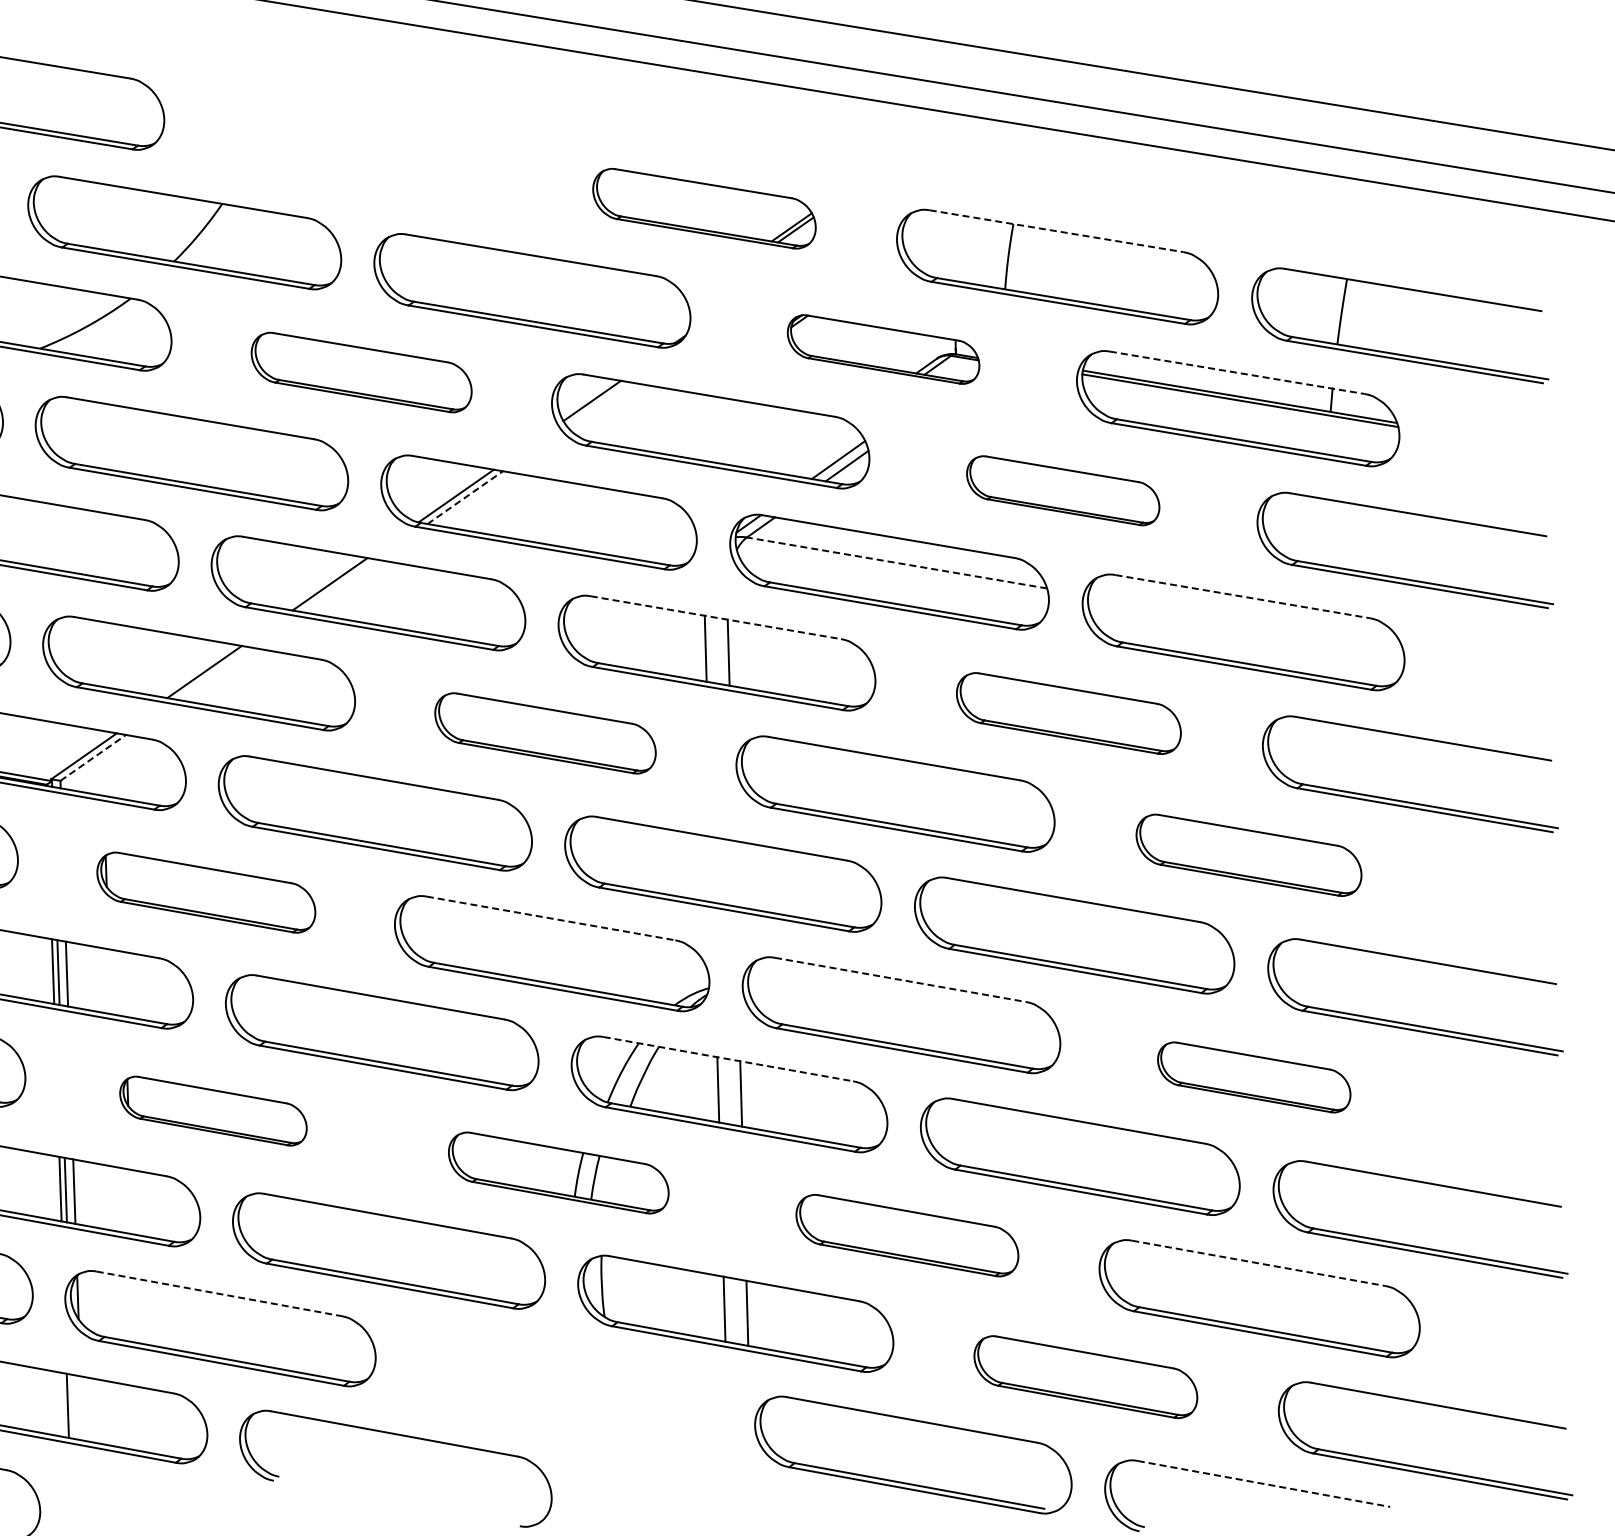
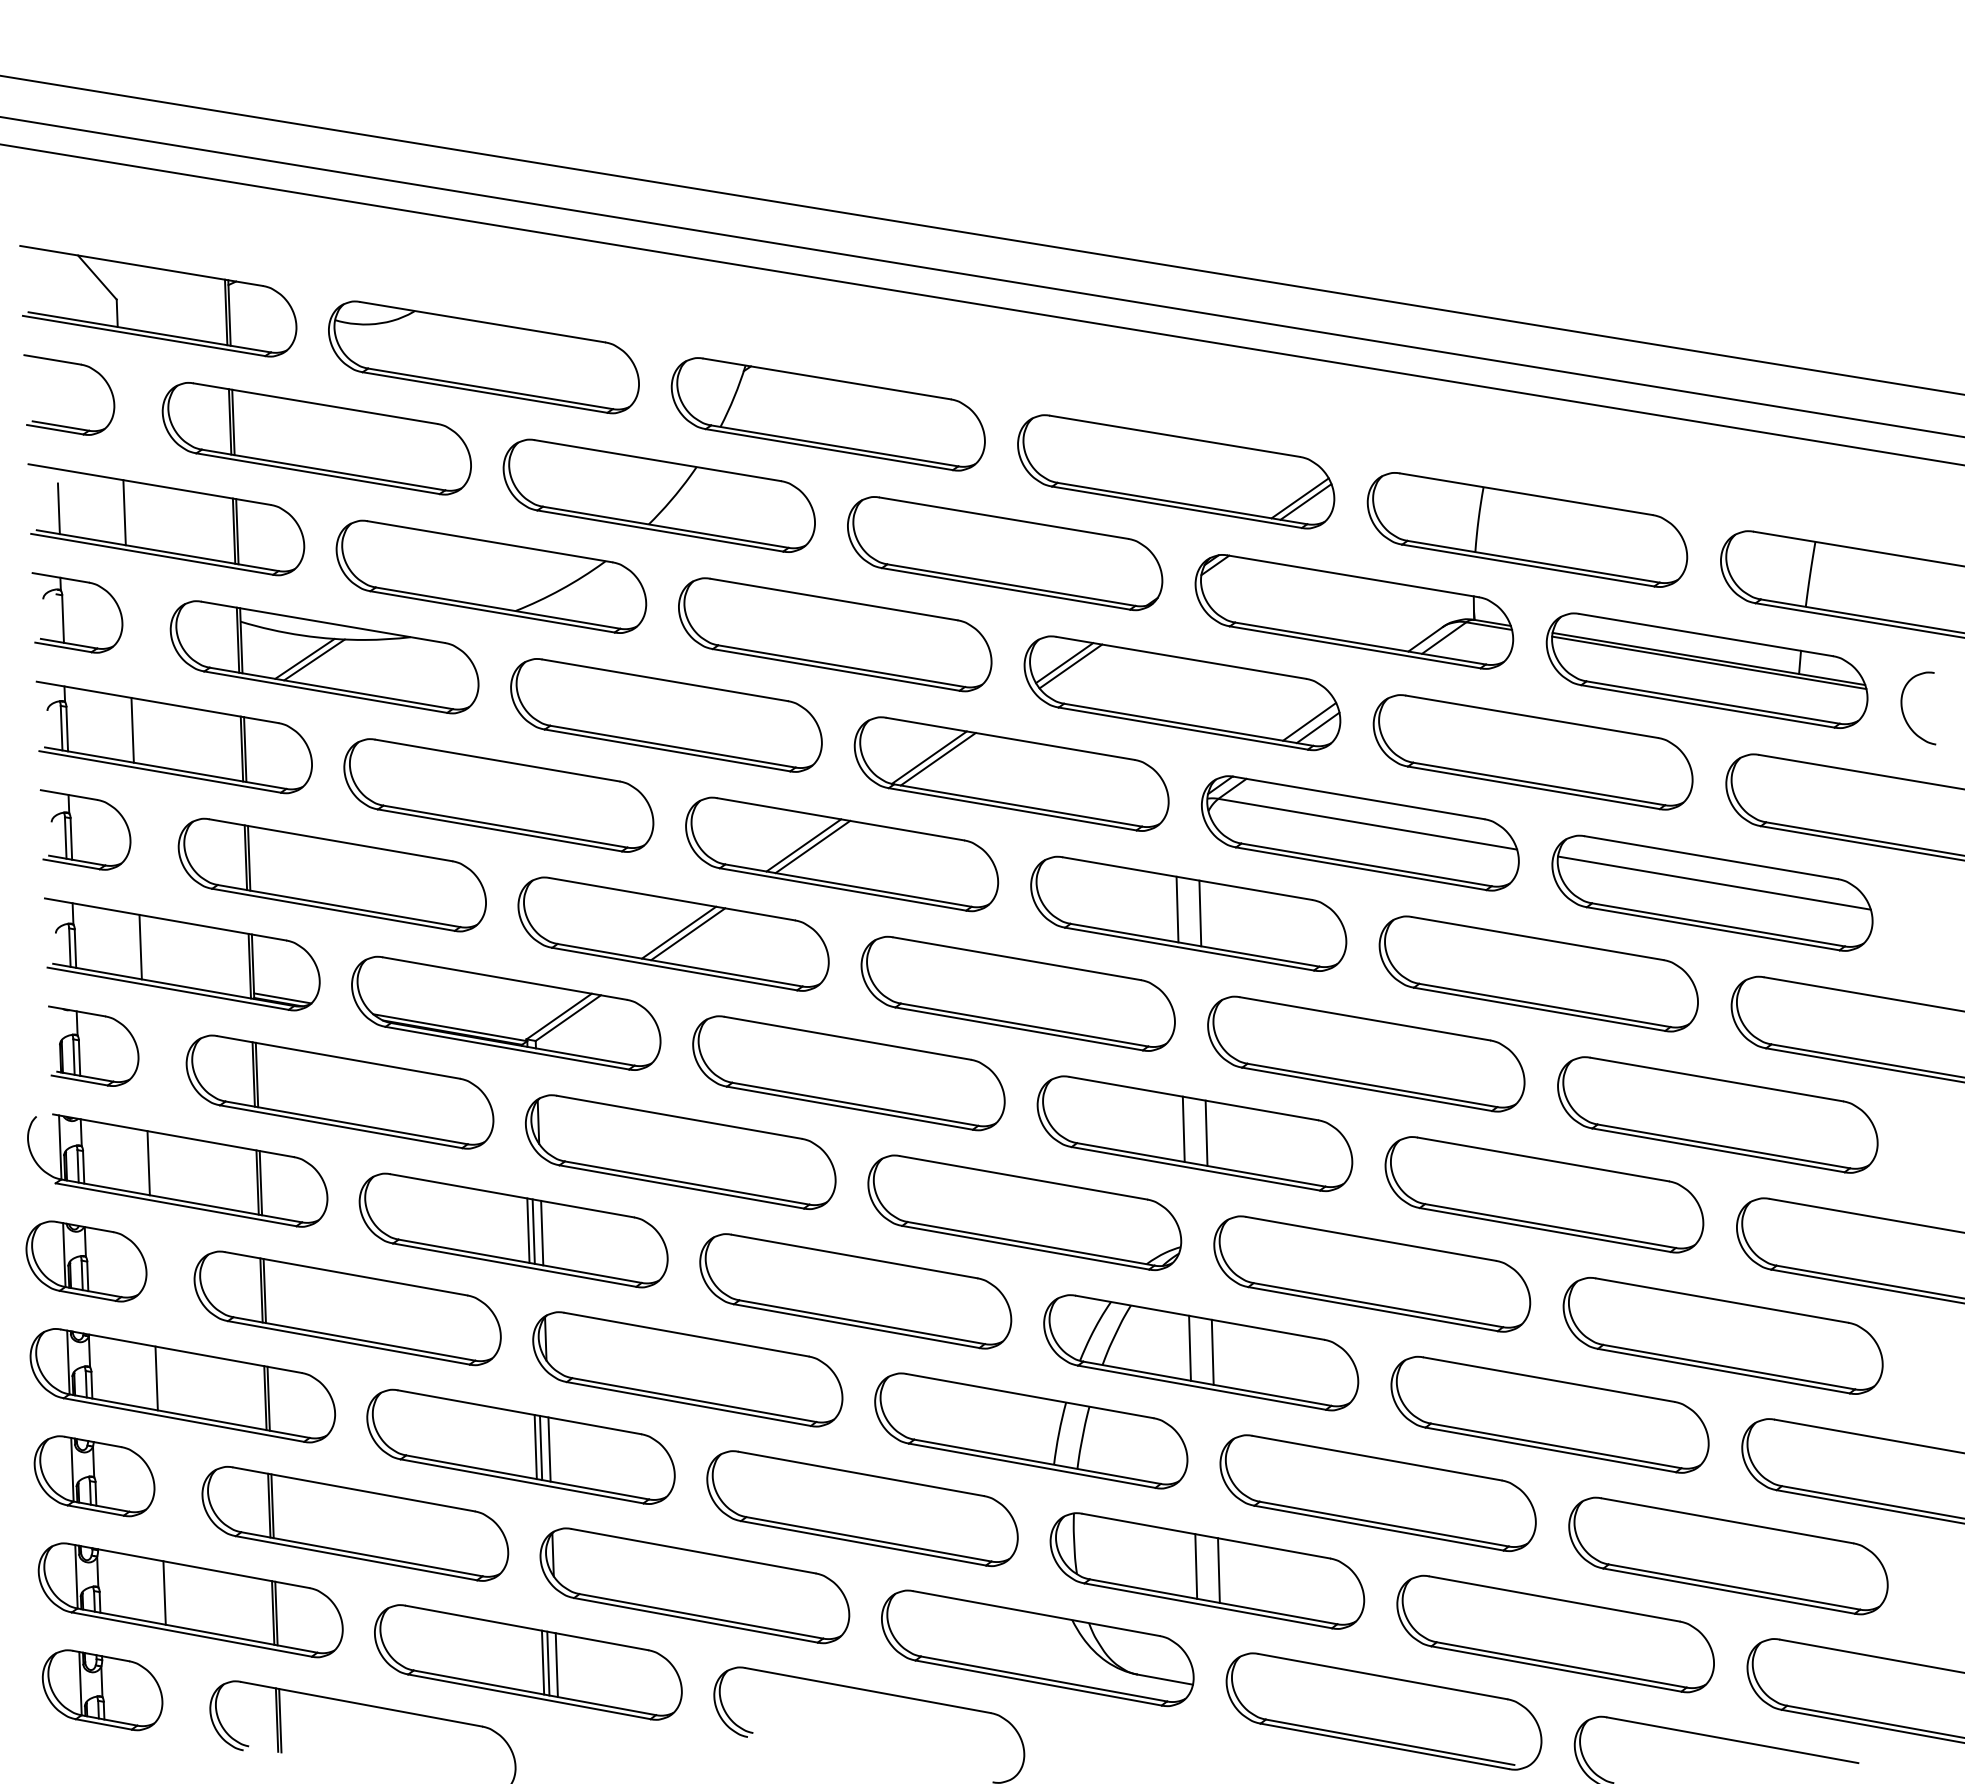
part: (353, 151) -> (827, 414), added
part: (704, 208) -> (1176, 471), size x1.43
line: (1056, 231) -> (1526, 494), dashed -> solid
part: (883, 349) -> (1354, 611), size x1.67
part: (361, 372) -> (835, 634), size x1.43
line: (1237, 373) -> (1706, 635), dashed -> solid
line: (598, 404) -> (1070, 666), added
curve: (1435, 448) -> (1903, 710), added
part: (1062, 490) -> (1532, 752), size x1.67
line: (465, 497) -> (938, 759), dashed -> solid
line: (896, 563) -> (1367, 824), dashed -> solid
line: (338, 585) -> (812, 846), added
line: (1243, 596) -> (1712, 857), dashed -> solid
line: (716, 617) -> (1188, 878), dashed -> solid
line: (1245, 621) -> (1714, 882), added
line: (214, 673) -> (688, 934), added
part: (1068, 713) -> (1538, 973), size x1.43
part: (544, 733) -> (1017, 993), size x1.43
line: (93, 758) -> (568, 1018), dashed -> solid
part: (1248, 854) -> (1717, 1114), size x1.43
line: (711, 868) -> (1183, 1128), added
line: (734, 872) -> (1206, 1132), added
part: (206, 892) -> (680, 1151), size x1.43
line: (551, 918) -> (1024, 1177), dashed -> solid
line: (900, 979) -> (1371, 1238), dashed -> solid
line: (728, 1058) -> (1200, 1317), dashed -> solid
part: (1253, 1077) -> (1722, 1335), size x1.67
part: (213, 1111) -> (687, 1369), size x1.67
part: (558, 1172) -> (1031, 1430), size x1.43
part: (906, 1235) -> (1377, 1493), size x1.43
line: (1258, 1263) -> (1727, 1520), dashed -> solid
line: (219, 1294) -> (693, 1551), dashed -> solid
part: (1085, 1376) -> (1555, 1633), size x1.43
part: (564, 1391) -> (1037, 1648), added
line: (73, 1406) -> (548, 1663), added
line: (81, 1408) -> (556, 1665), added
line: (1263, 1484) -> (1732, 1740), dashed -> solid

